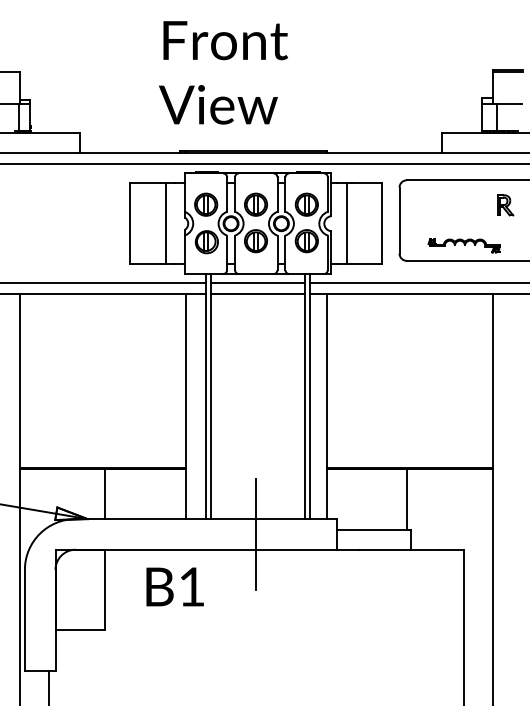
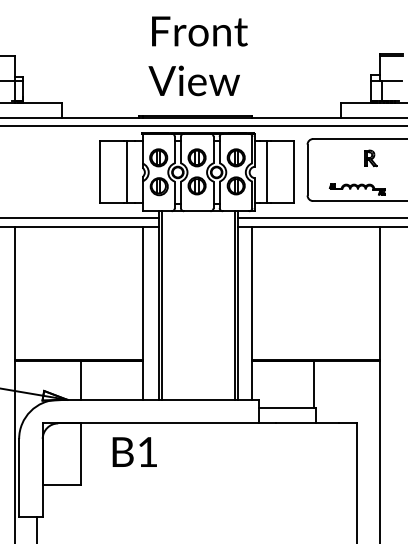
text: (223, 72) -> (198, 56), moved
part: (505, 205) -> (370, 158), moved
line: (257, 283) -> (198, 218), removed
line: (257, 294) -> (198, 226), removed
line: (256, 534) -> (197, 411), removed

